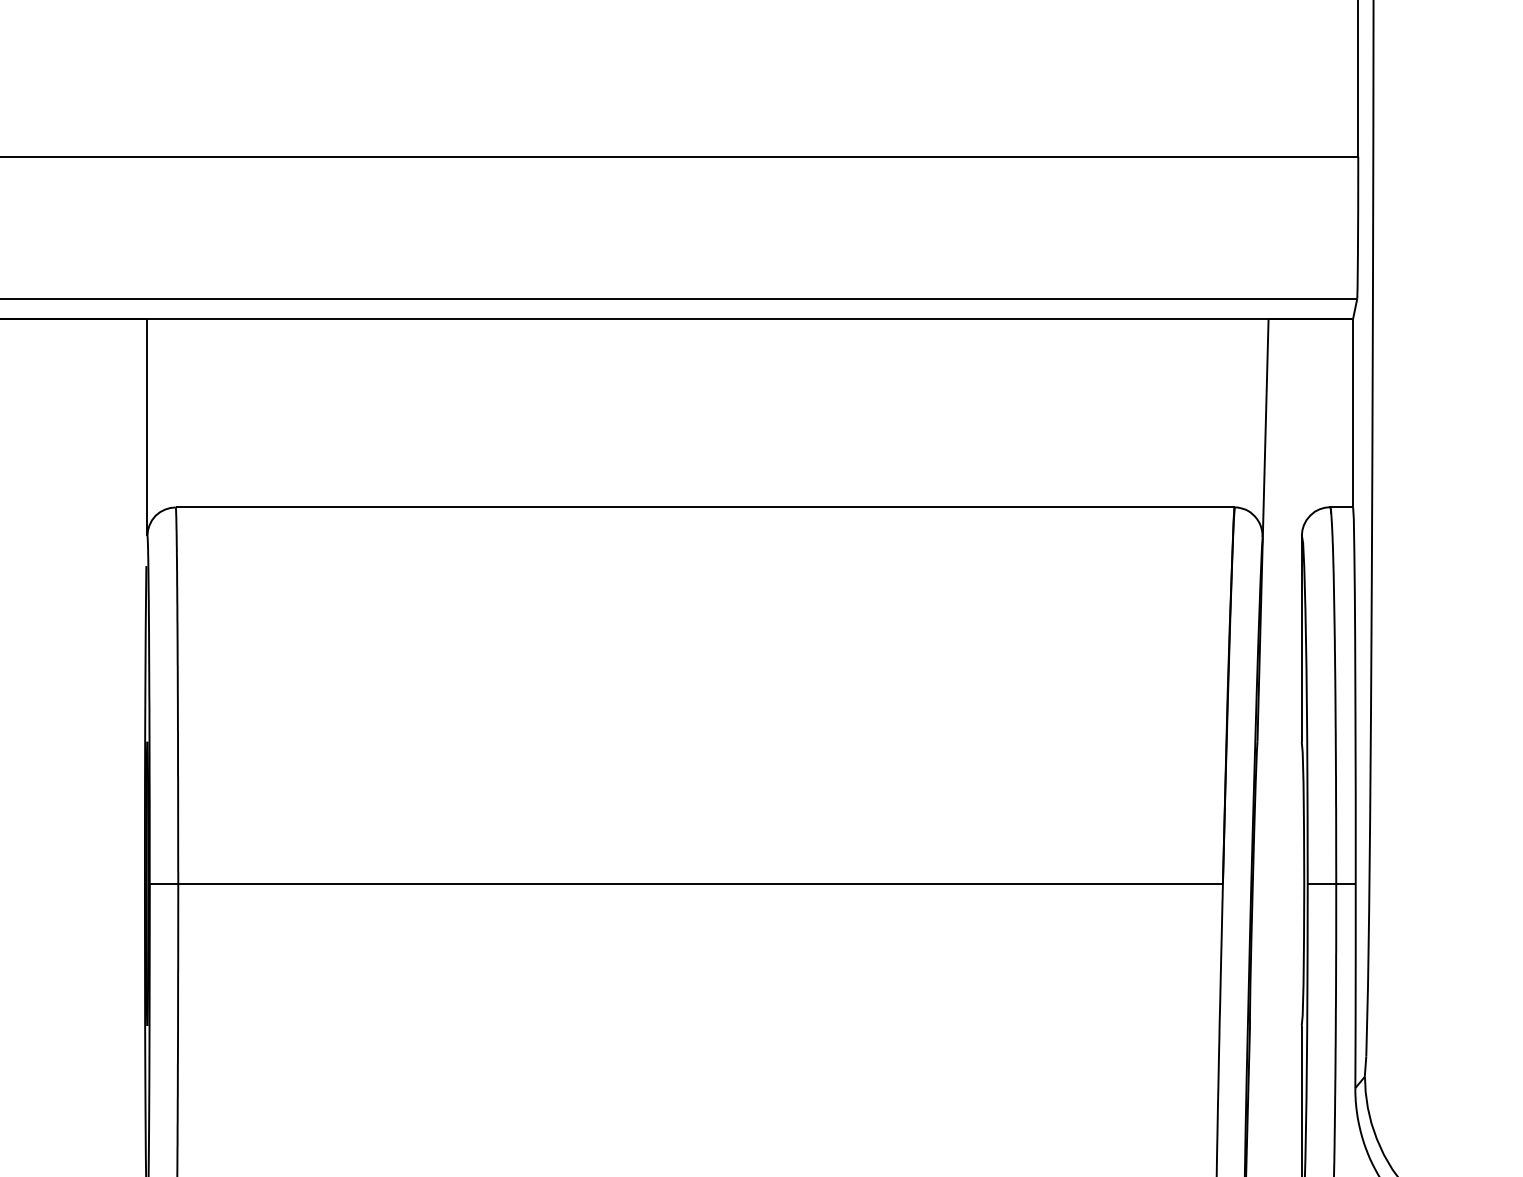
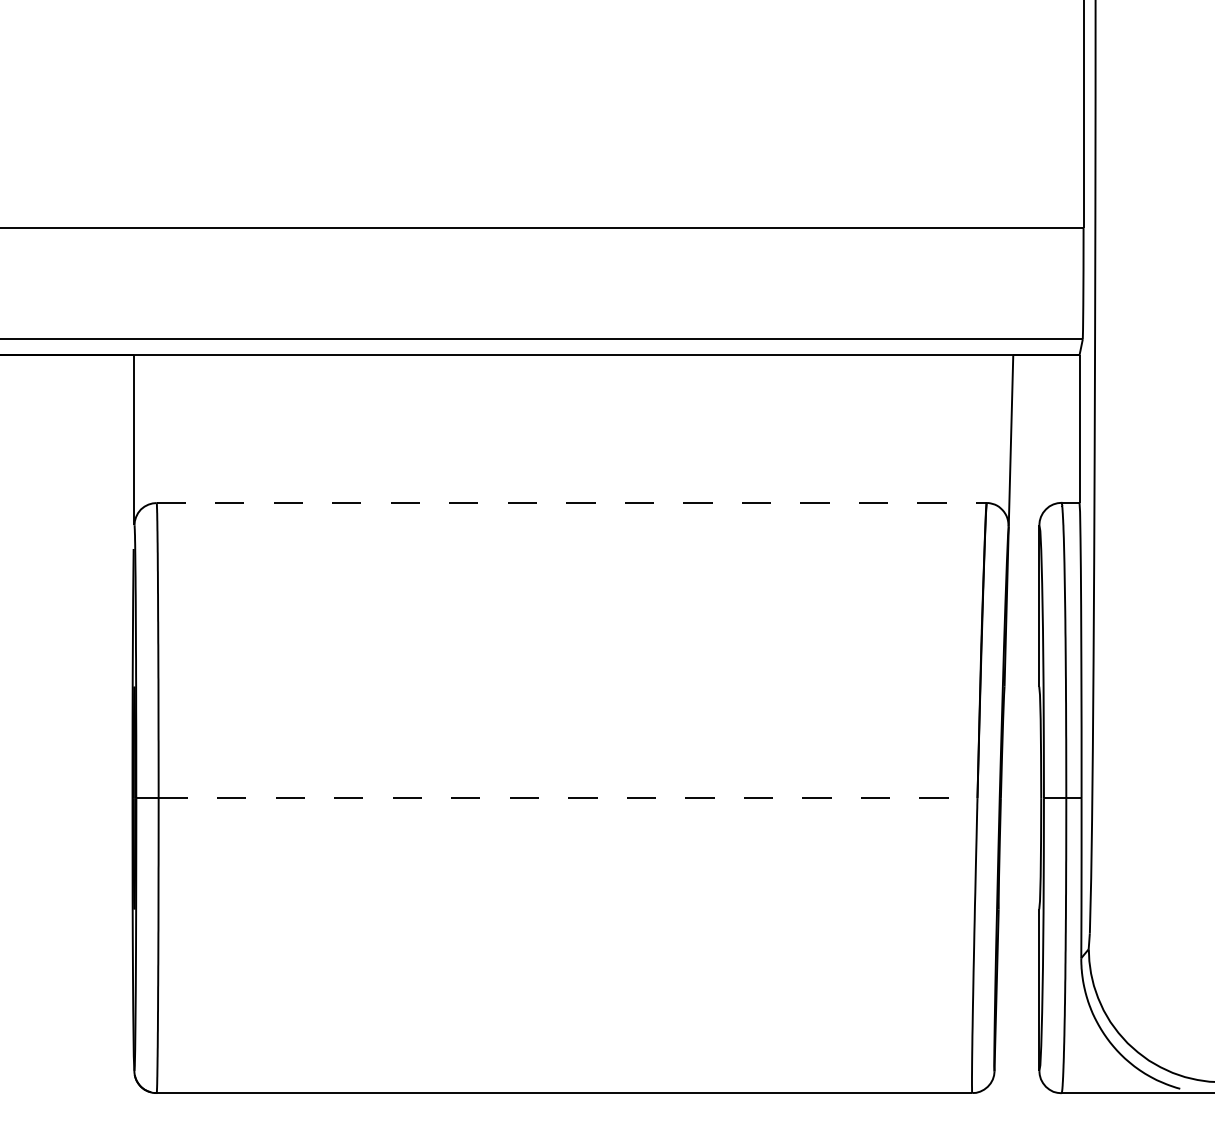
line: (704, 508) -> (571, 503), solid -> dashed
line: (701, 884) -> (568, 798), solid -> dashed

